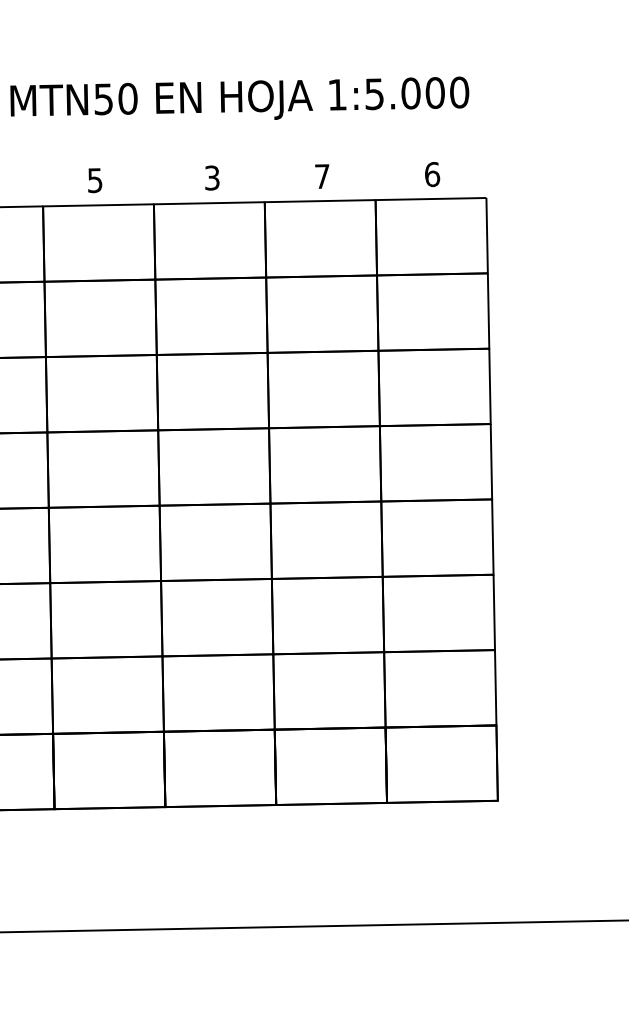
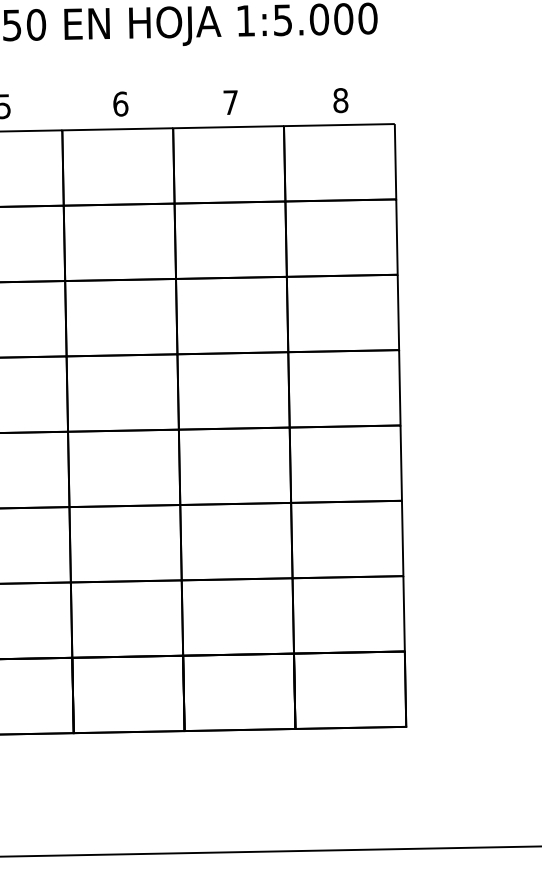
text: (432, 174) -> (340, 100), 6 -> 8
text: (212, 177) -> (120, 103), 3 -> 6

